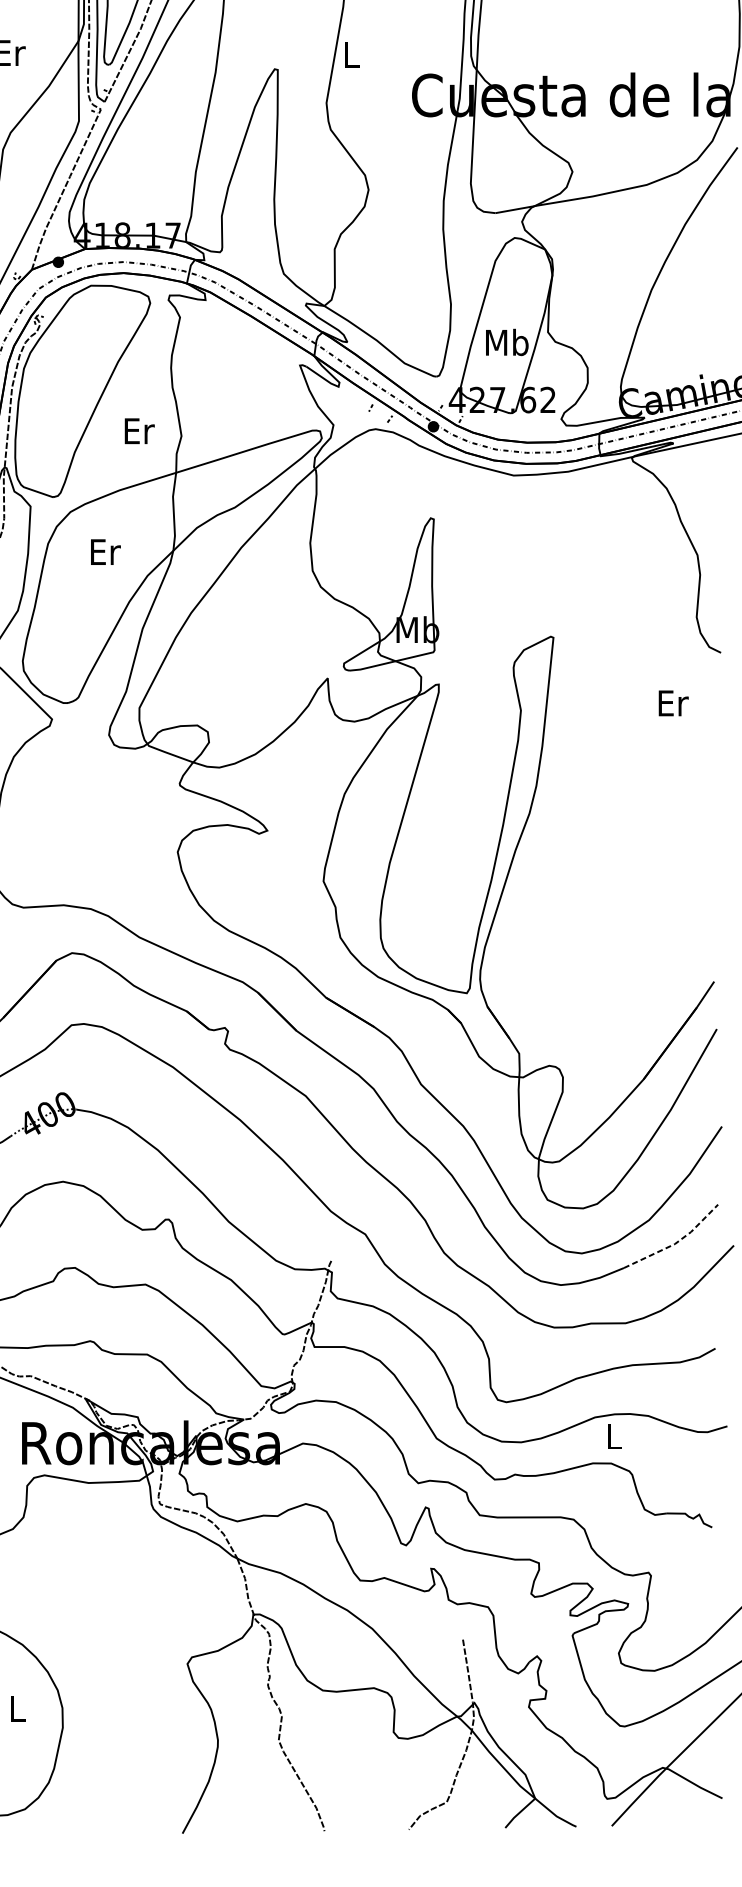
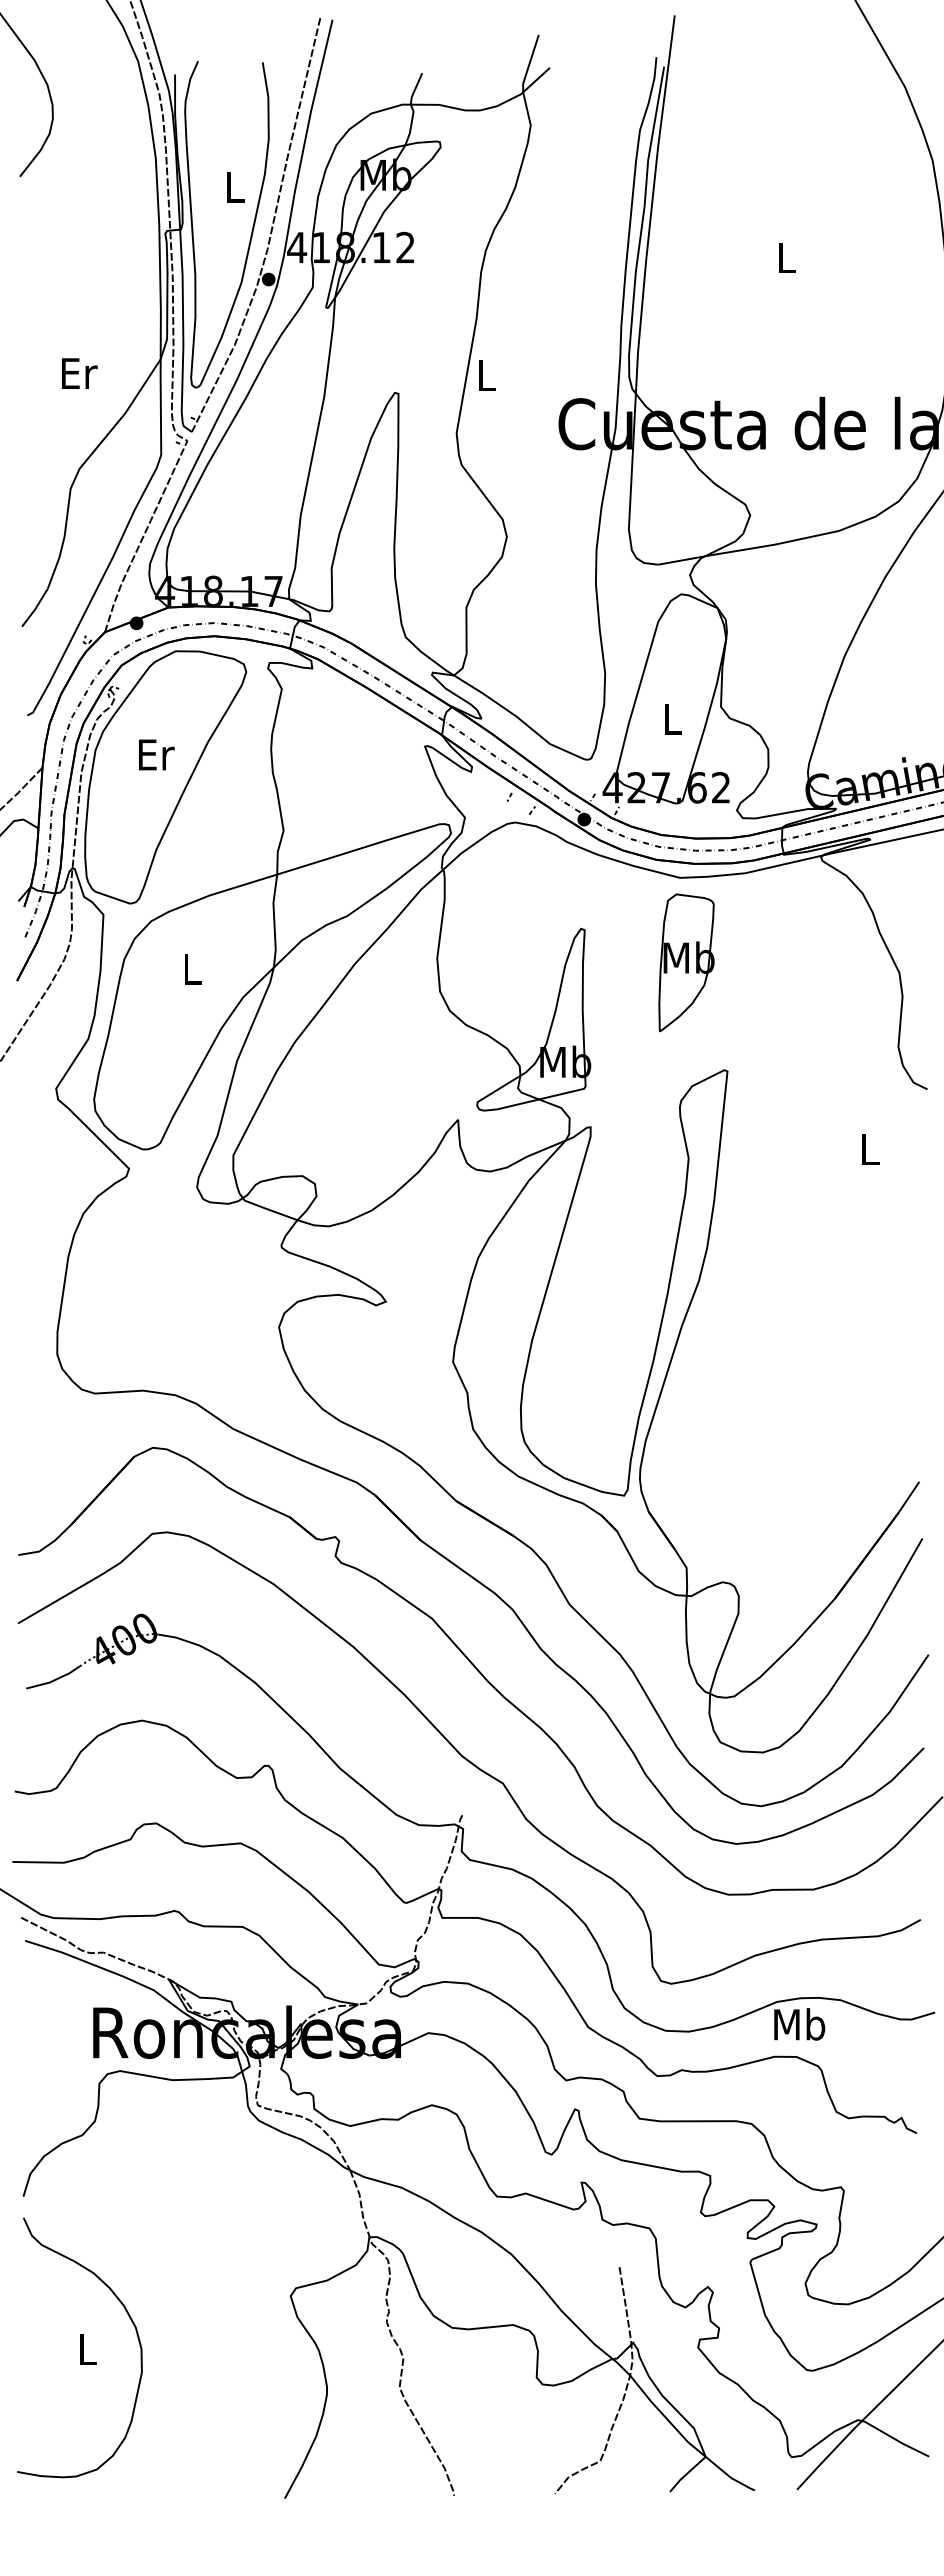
text: (507, 342) -> (672, 718), Mb -> L
text: (139, 430) -> (156, 754), moved
part: (519, 546) -> (686, 962), added
text: (106, 552) -> (193, 969), Er -> L
text: (673, 703) -> (870, 1149), Er -> L
line: (675, 1242) -> (873, 1793), dashed -> solid
text: (613, 1436) -> (799, 2024), L -> Mb

